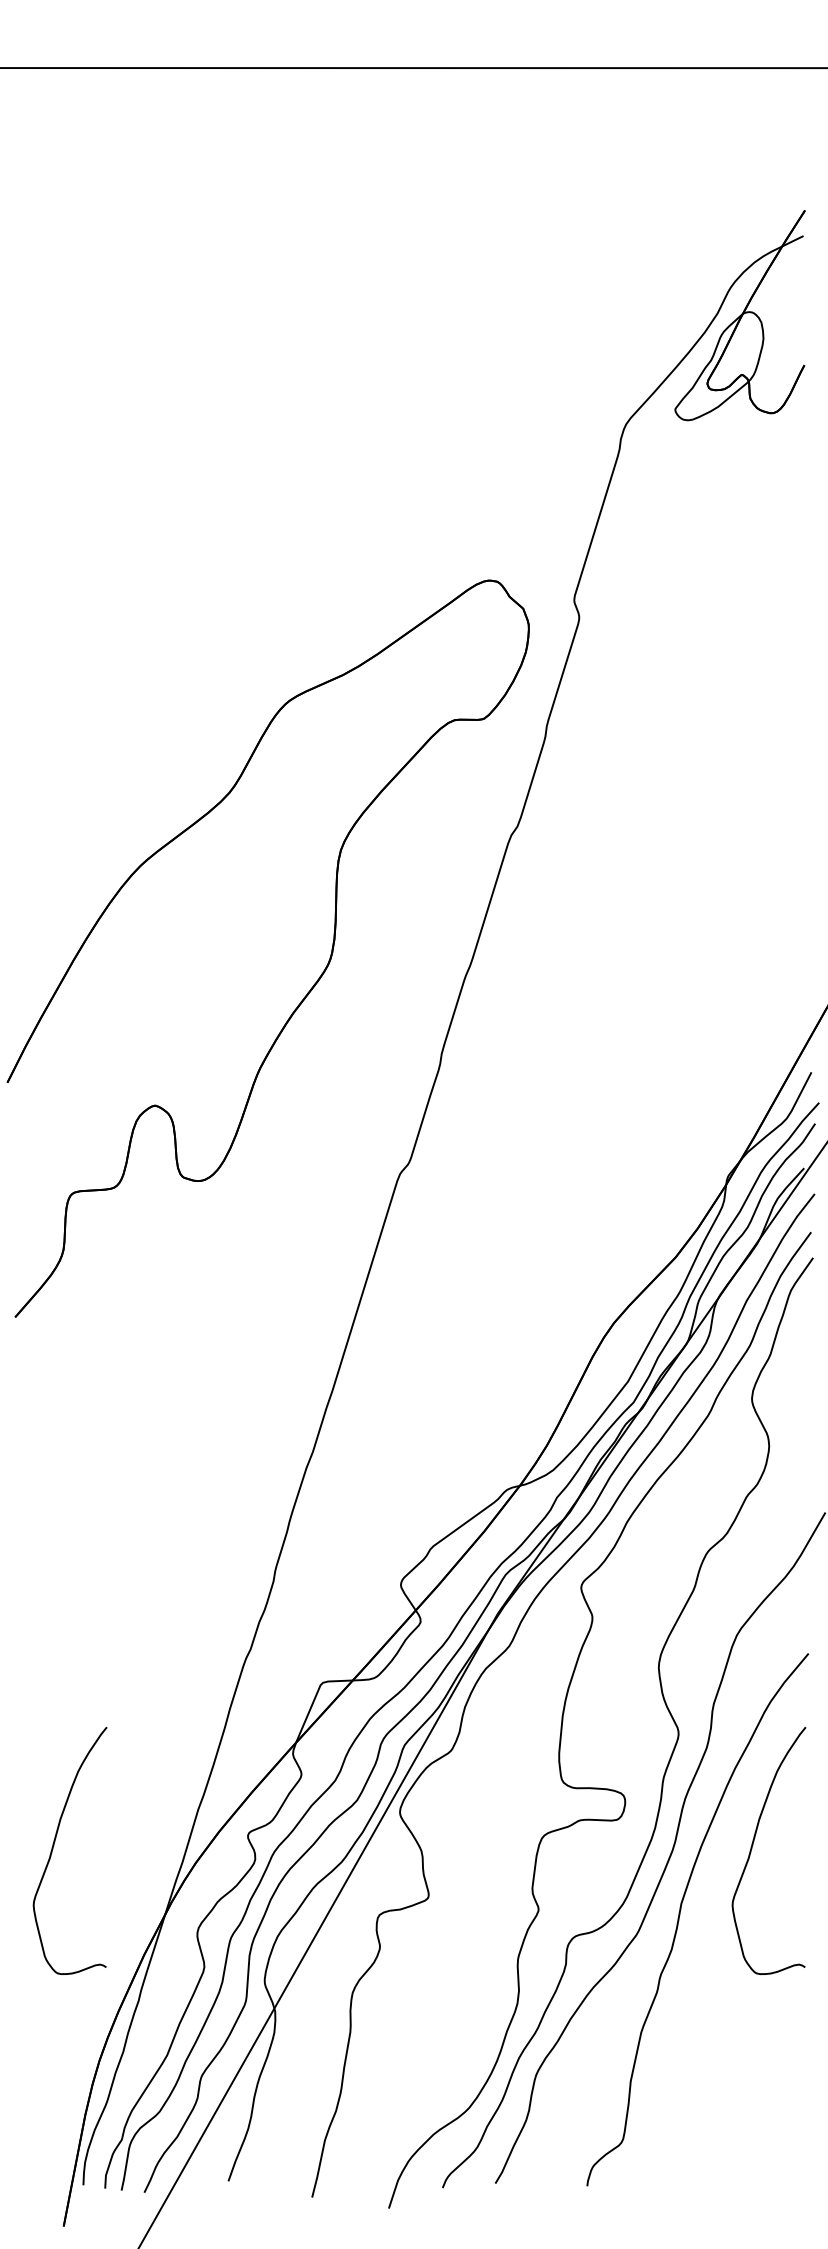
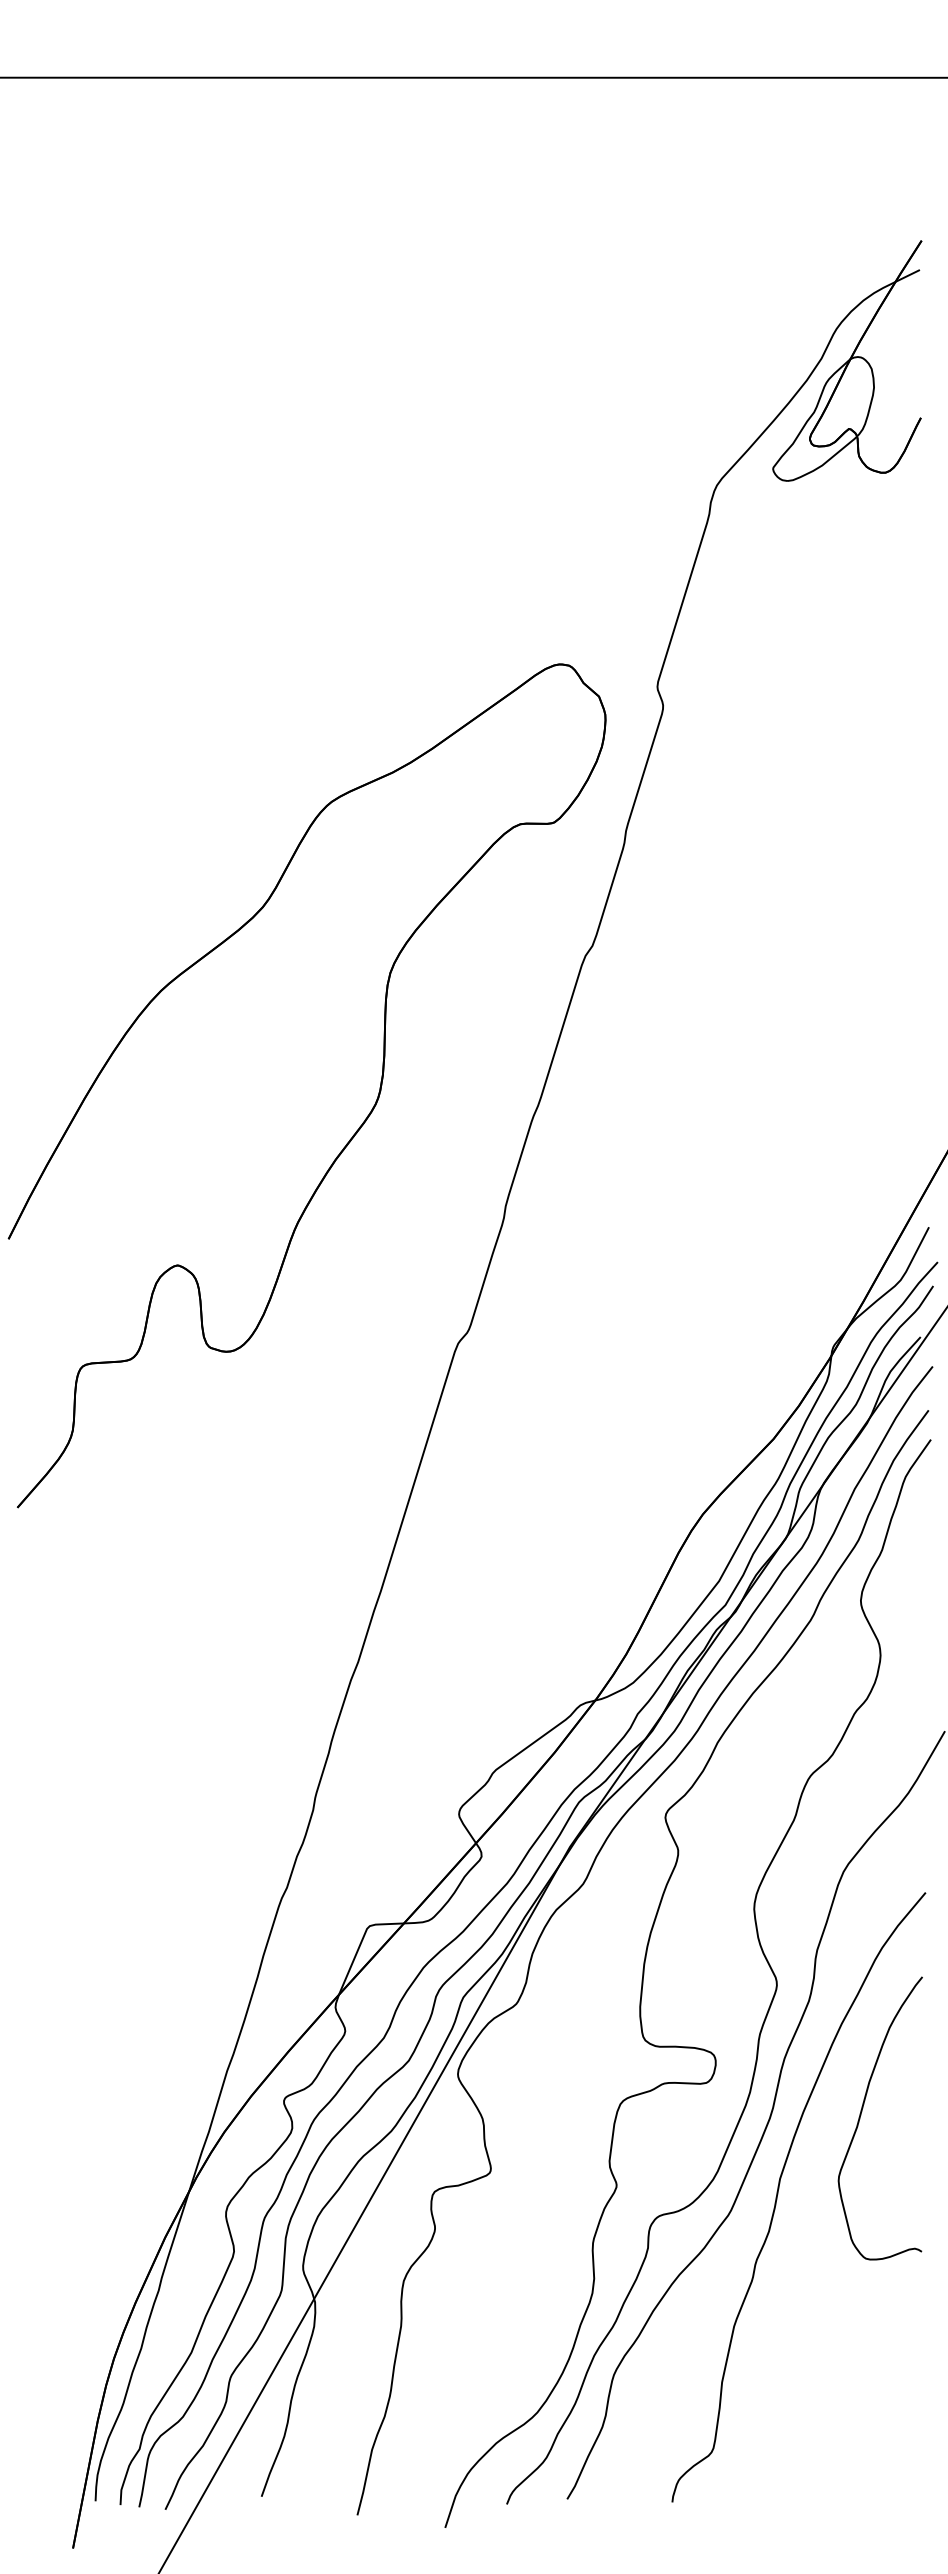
curve: (53, 1848) -> (61, 2115), removed

